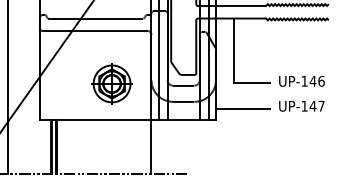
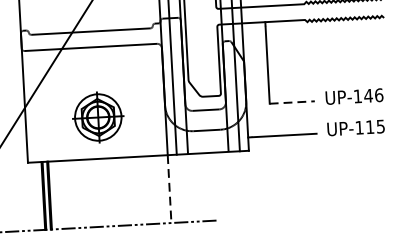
part: (111, 83) -> (97, 117), moved
line: (252, 83) -> (292, 102), solid -> dashed
text: (316, 105) -> (374, 126), UP-147 -> UP-115
line: (151, 146) -> (169, 188), solid -> dashed

